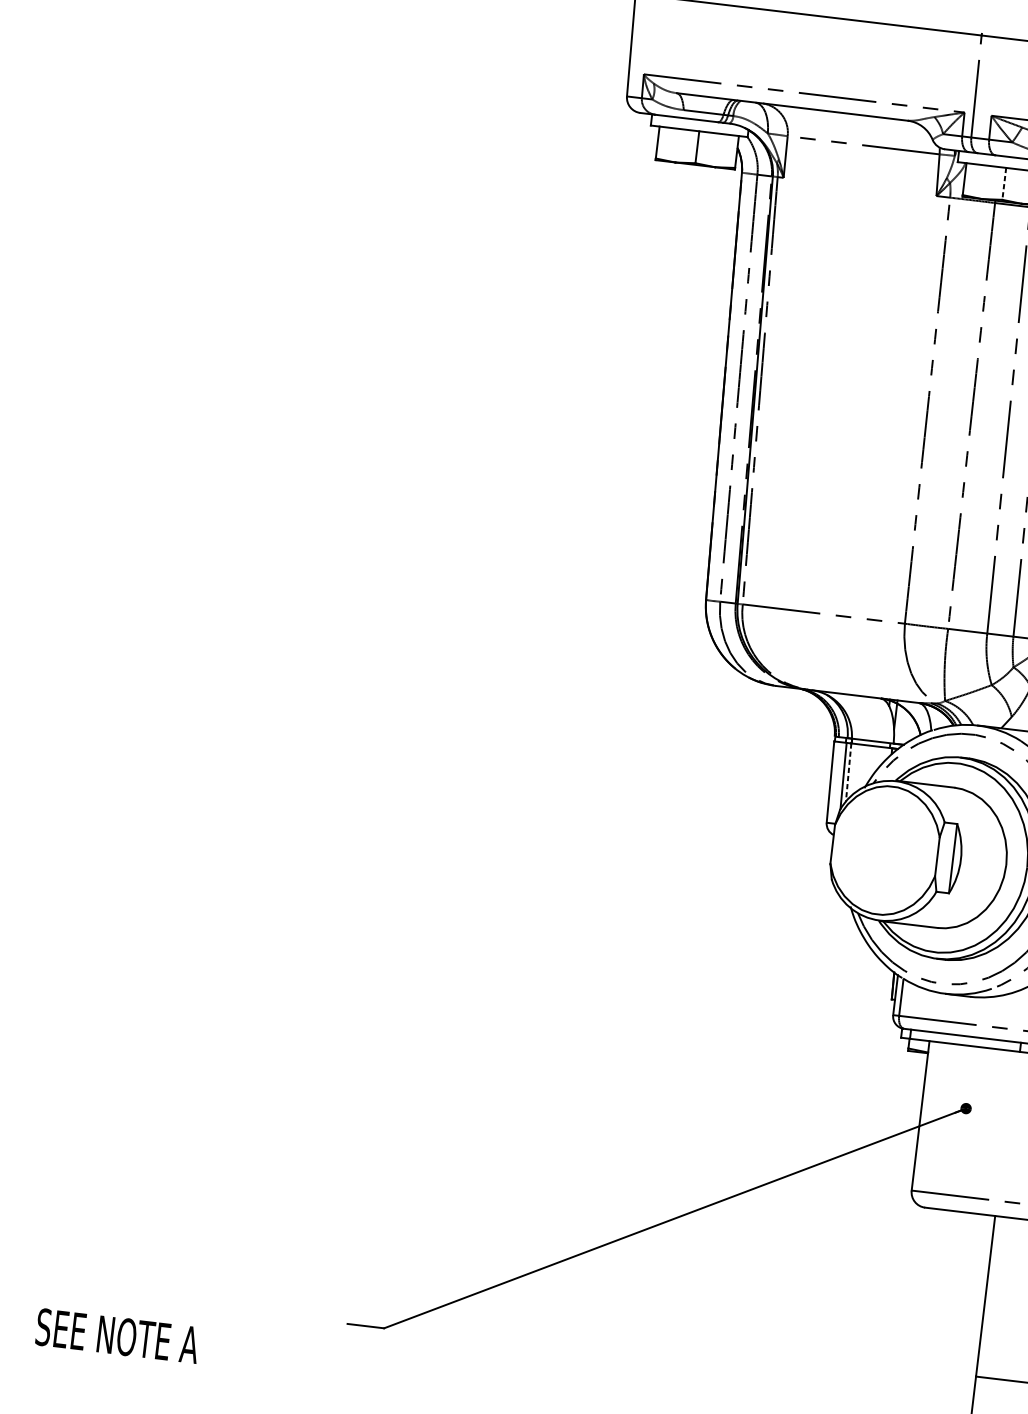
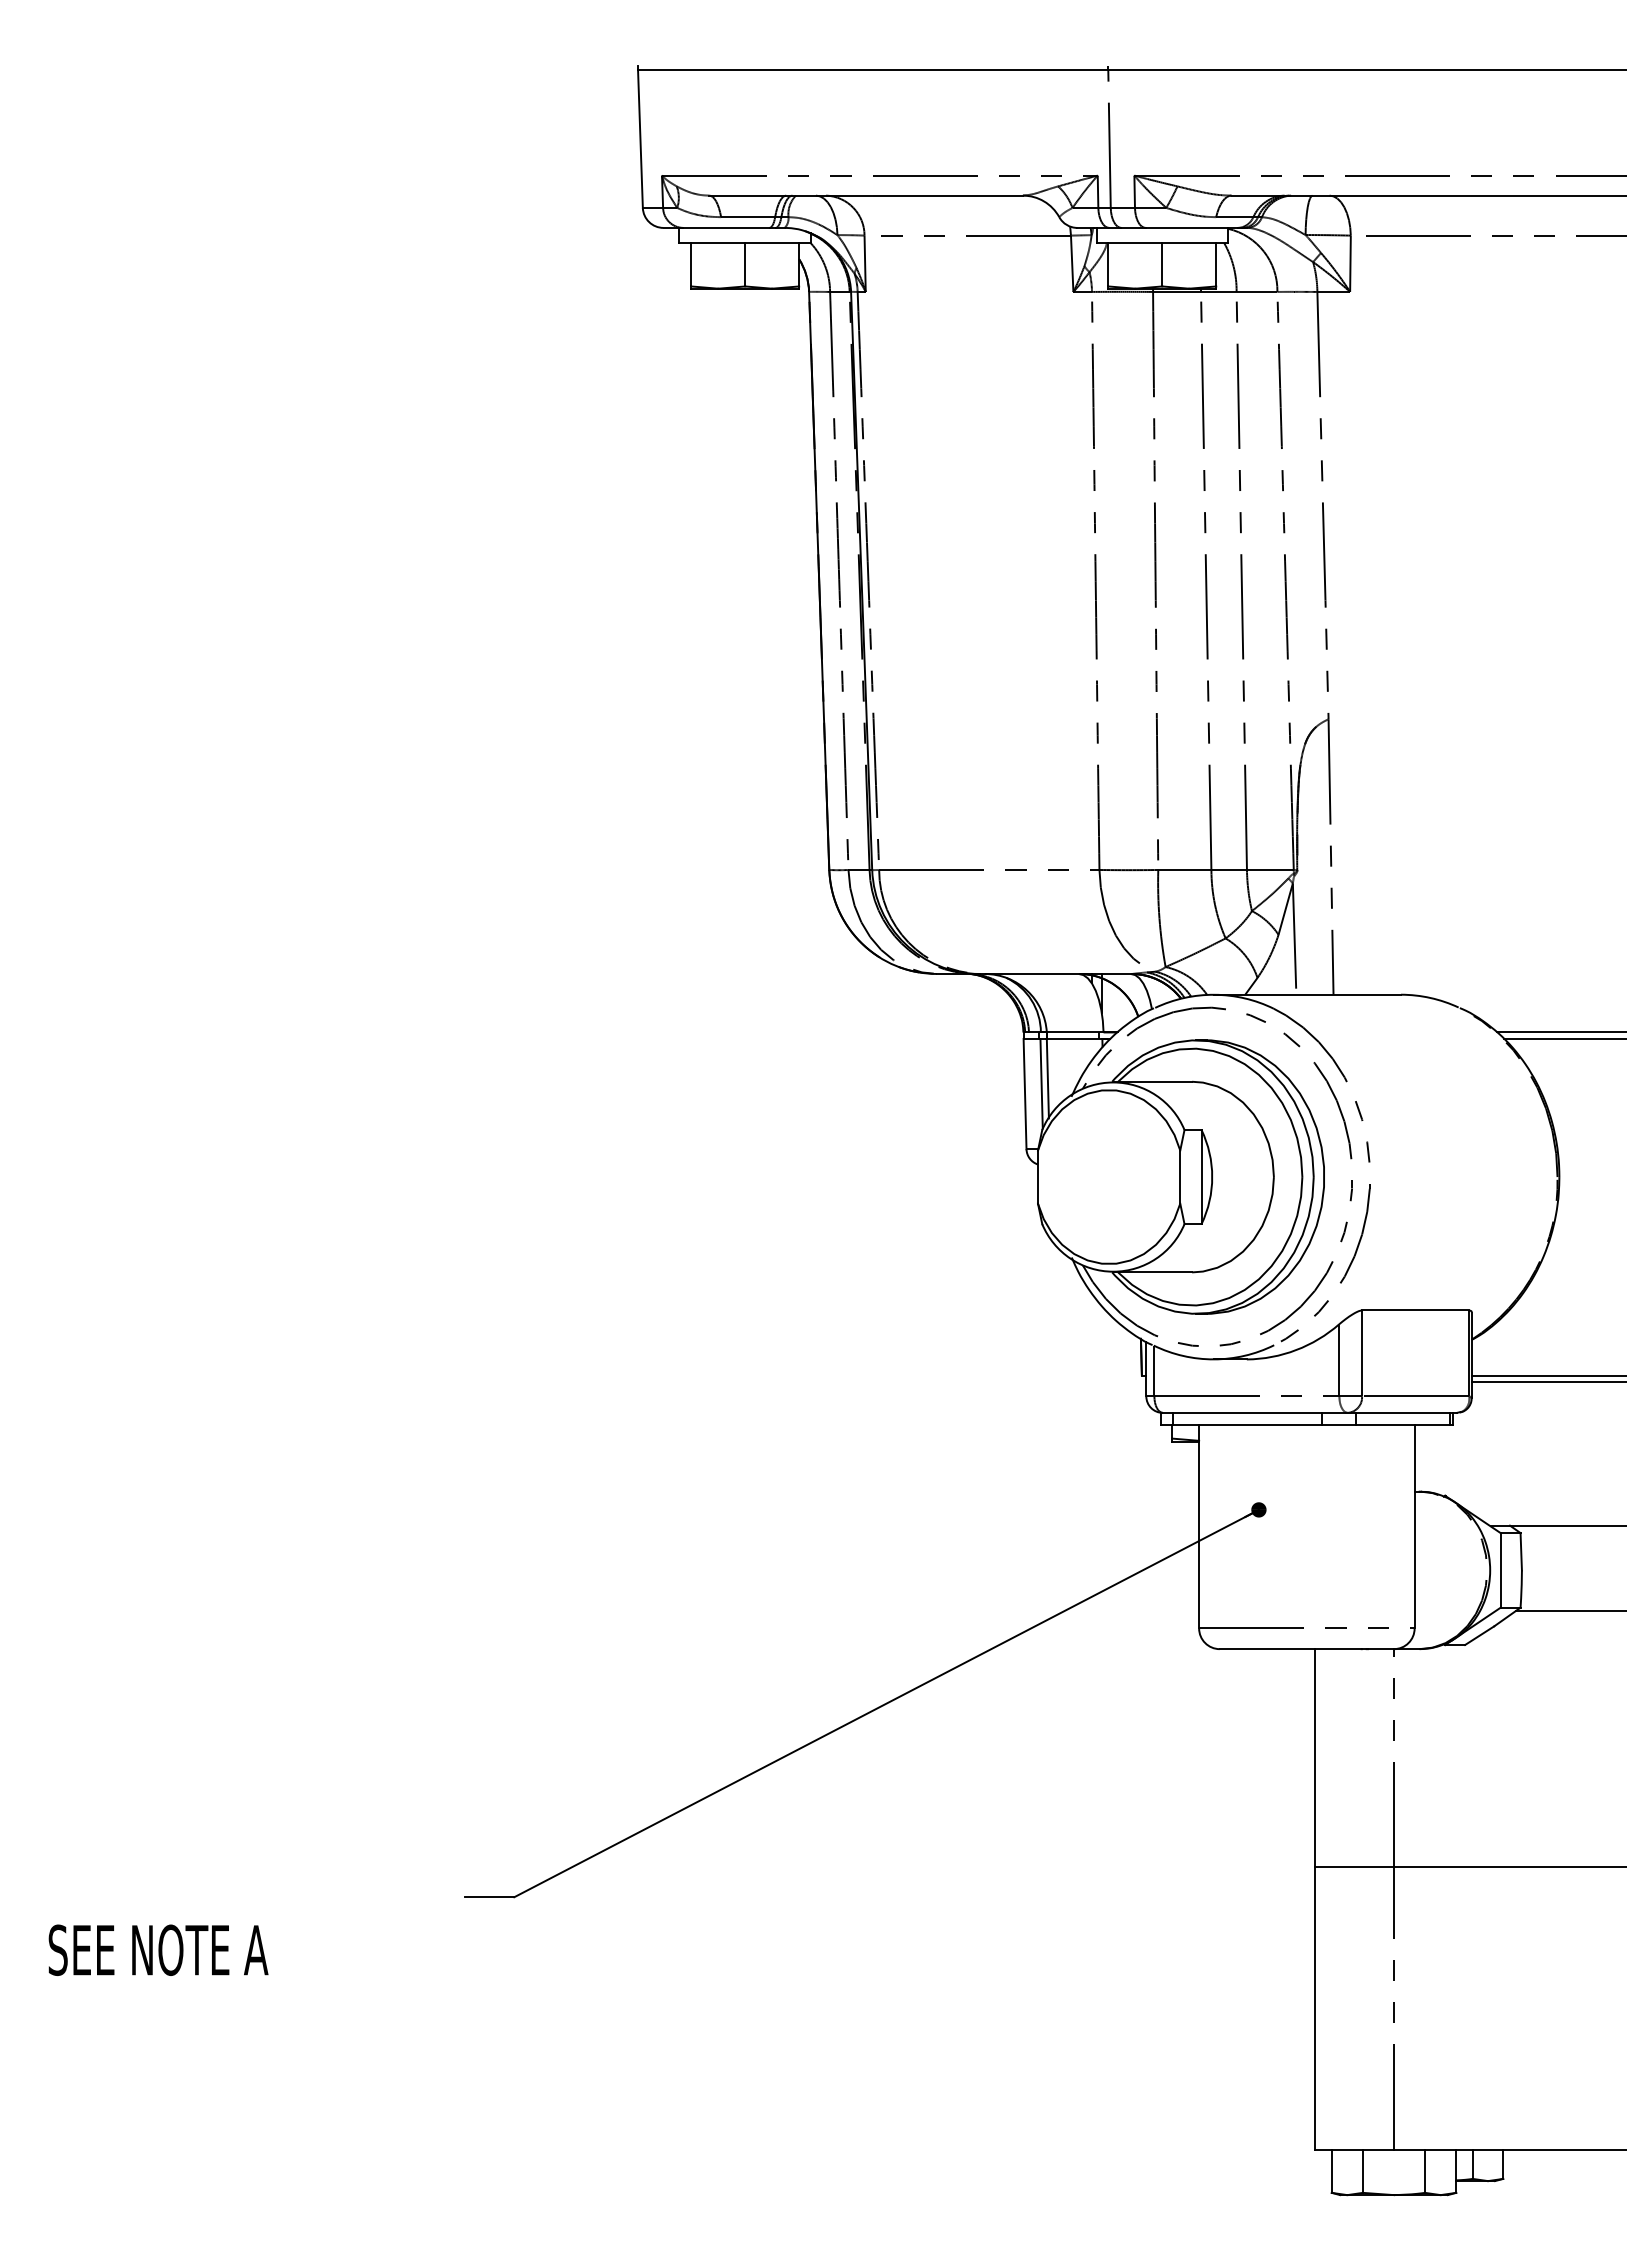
line: (1004, 183) -> (1162, 264), dashed -> solid
line: (848, 772) -> (1047, 1078), dashed -> solid

